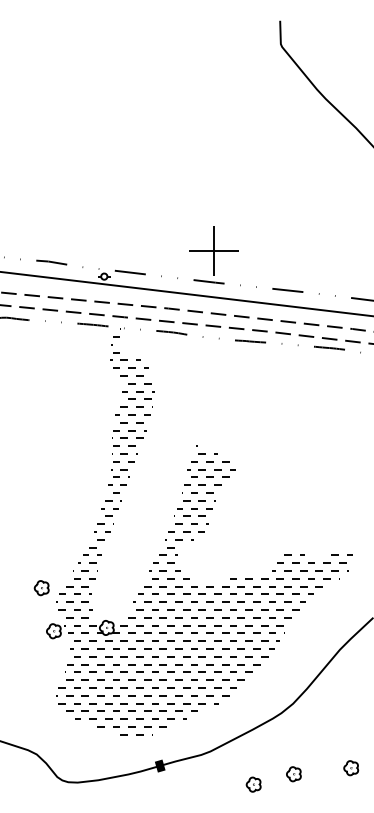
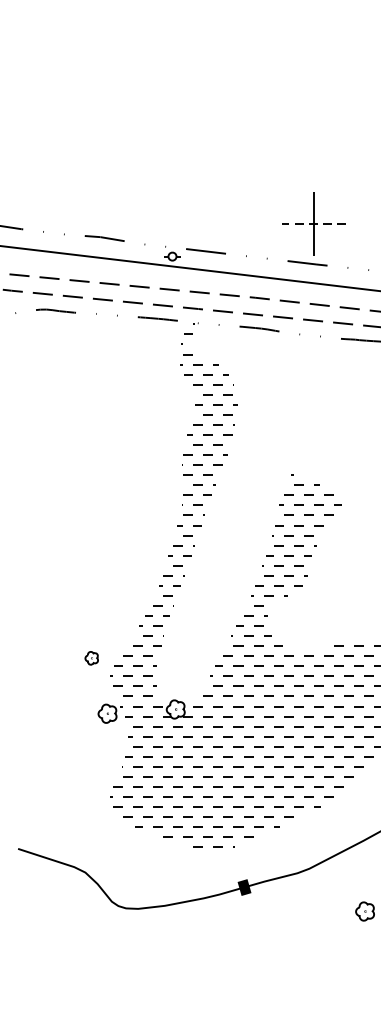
line: (214, 251) -> (314, 224), solid -> dashed
part: (41, 588) -> (91, 658), size x0.7

